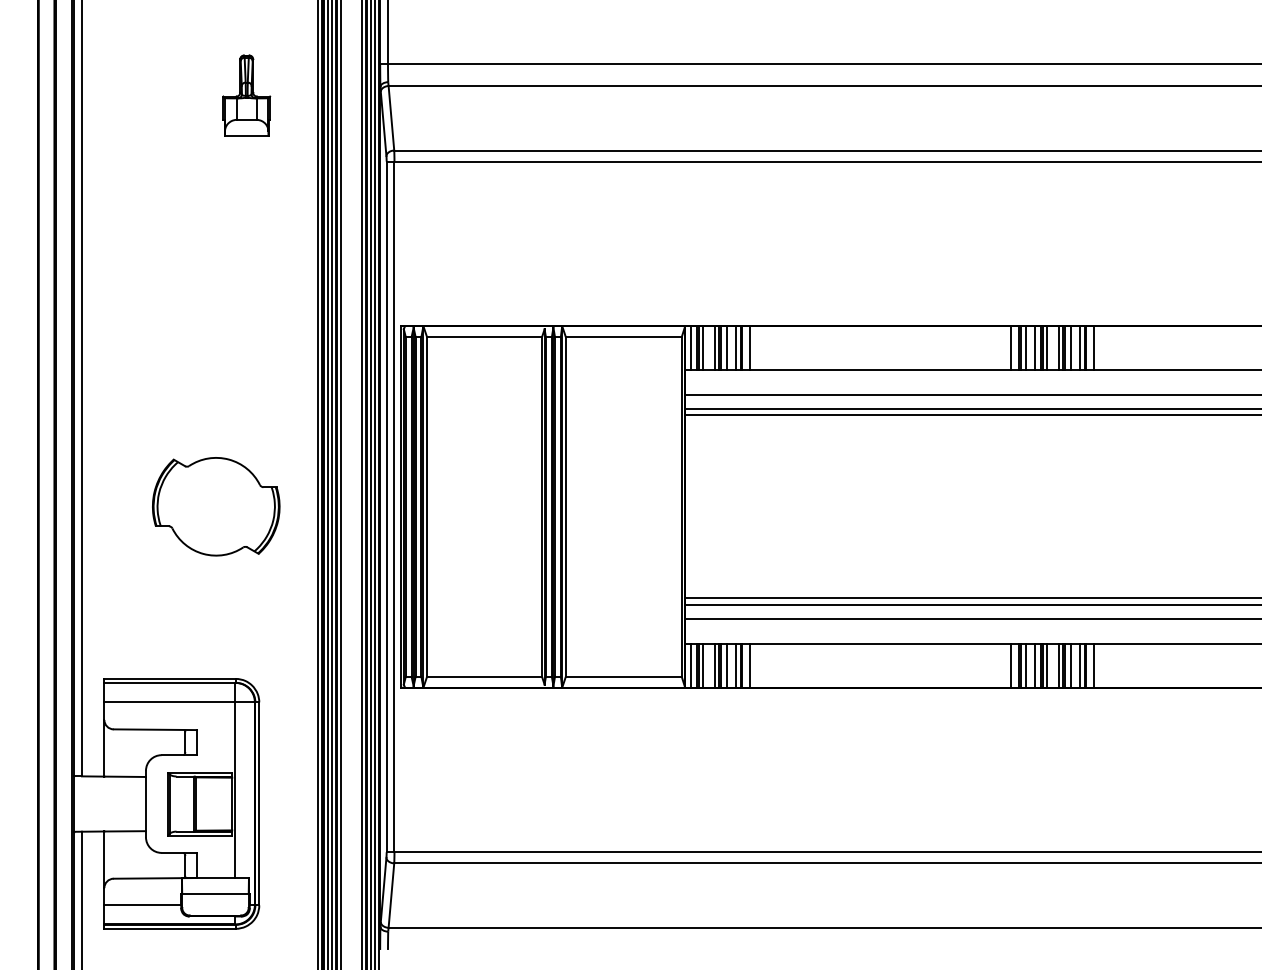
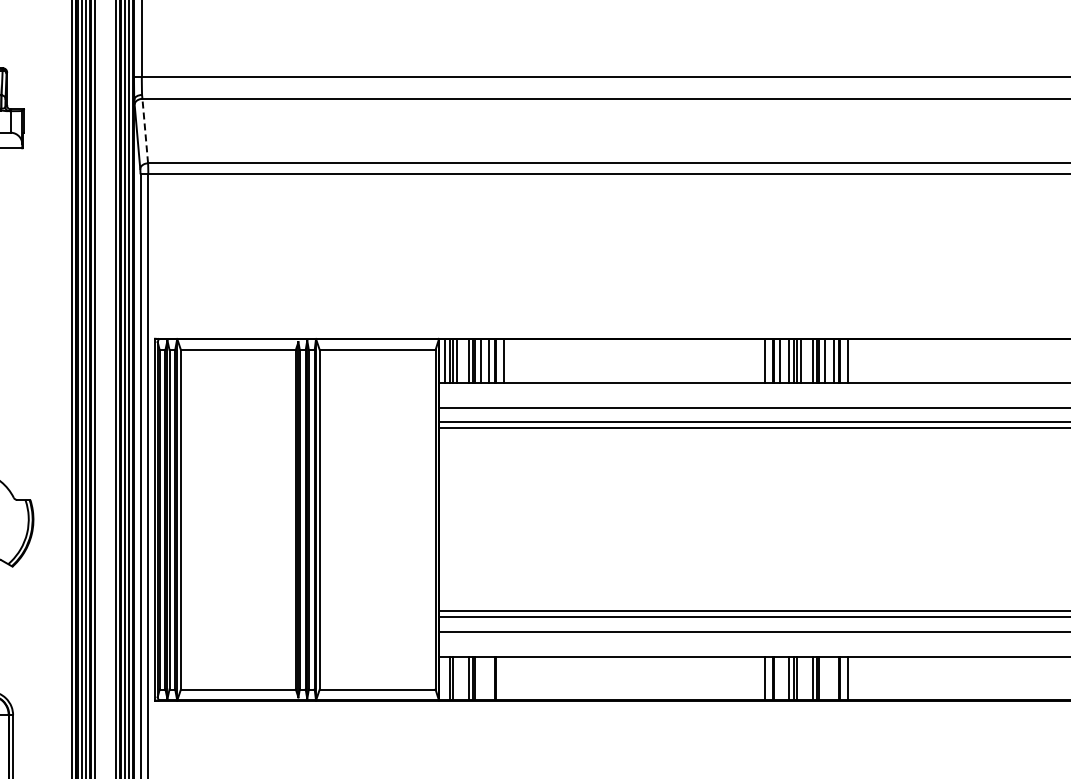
line: (391, 117) -> (145, 130), solid -> dashed
line: (690, 665) -> (444, 678), removed
line: (702, 665) -> (456, 678), removed
line: (726, 665) -> (480, 678), removed
line: (735, 665) -> (489, 678), removed
line: (750, 665) -> (504, 678), removed
line: (1026, 665) -> (780, 678), removed
line: (1046, 665) -> (800, 678), removed
line: (1070, 665) -> (824, 678), removed
line: (1079, 665) -> (833, 678), removed

